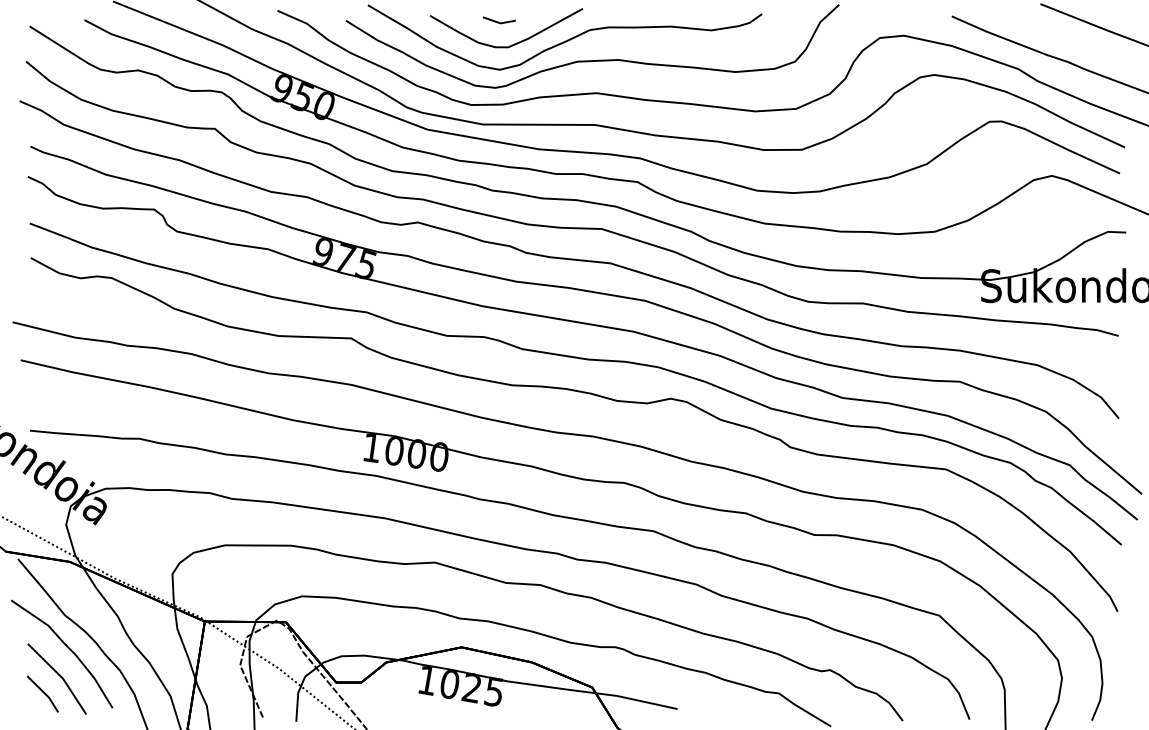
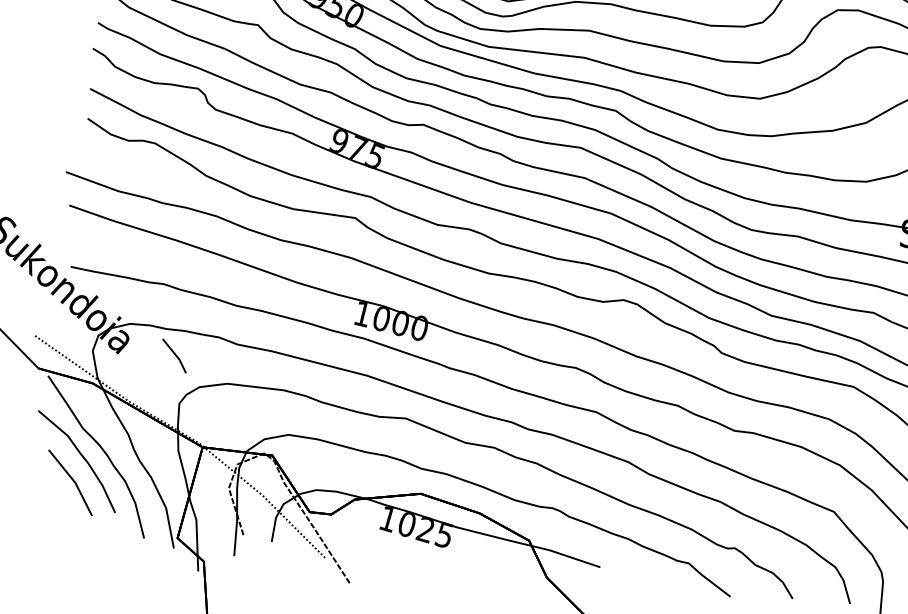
line: (42, 692) -> (174, 354), moved

